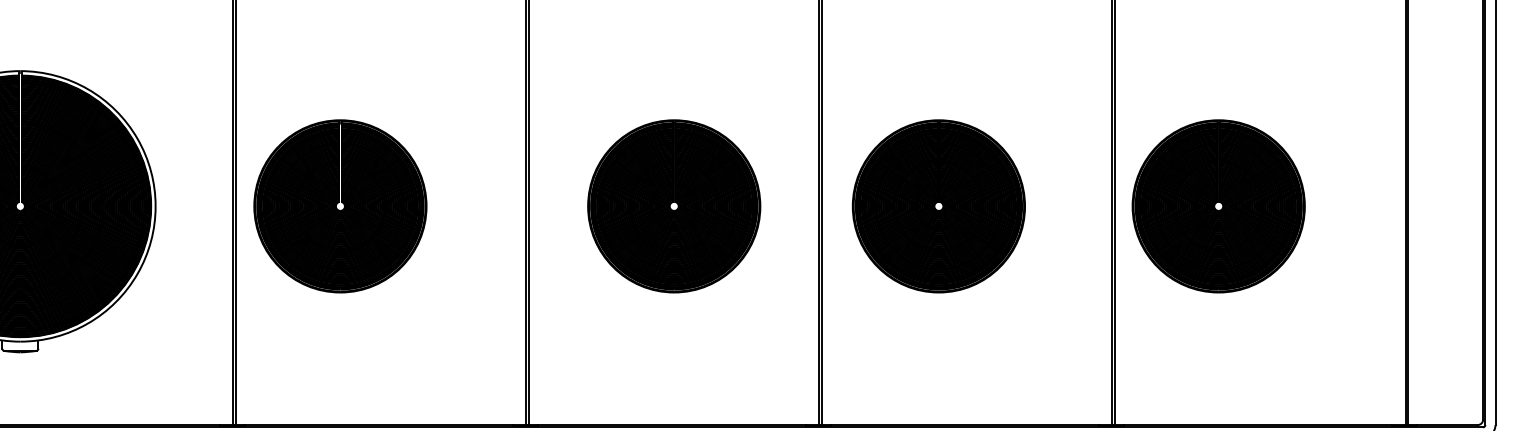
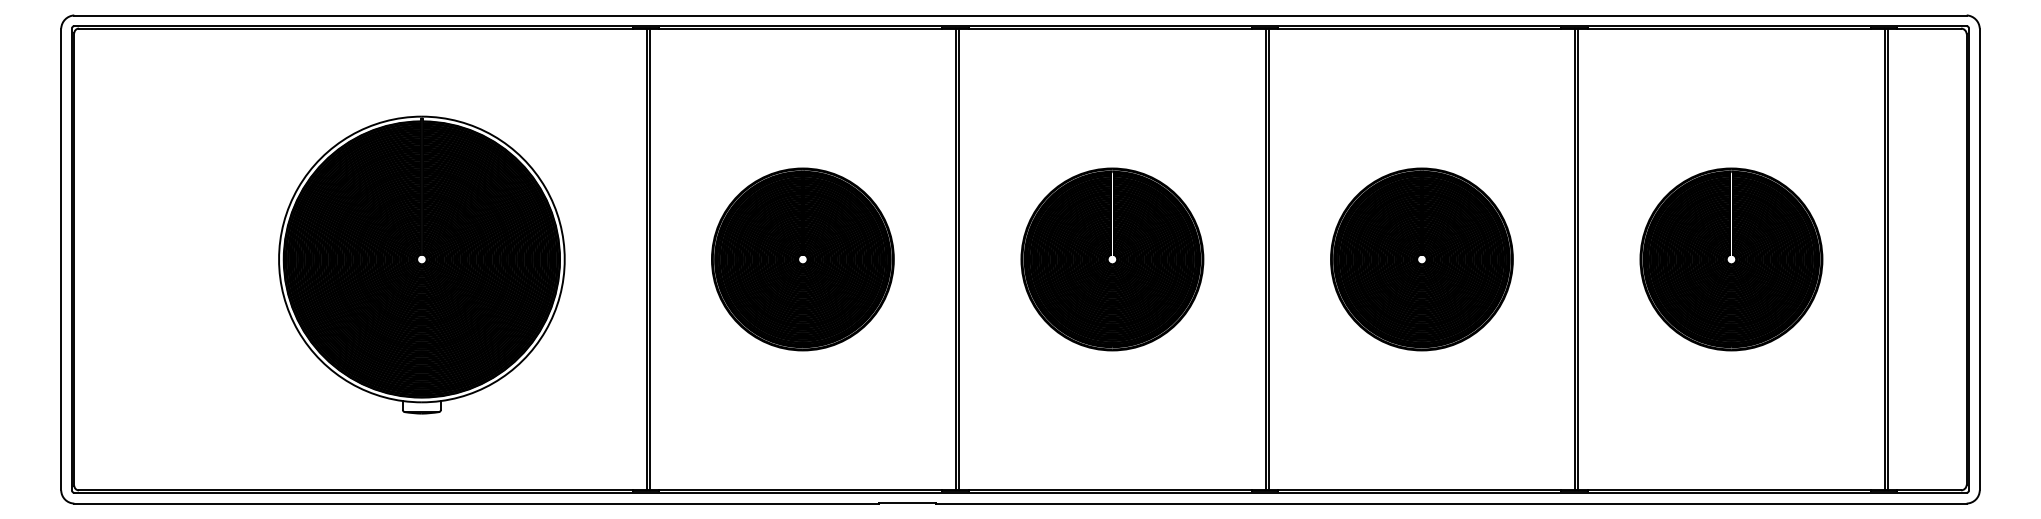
part: (340, 206) -> (802, 259), moved
part: (938, 206) -> (1421, 259), moved
part: (1218, 206) -> (1731, 259), moved

